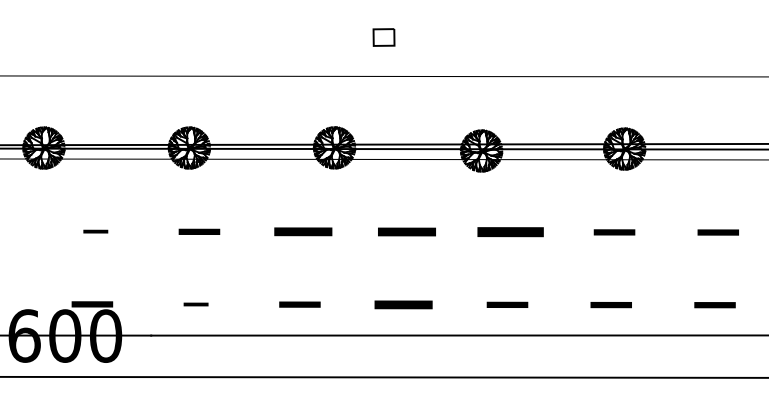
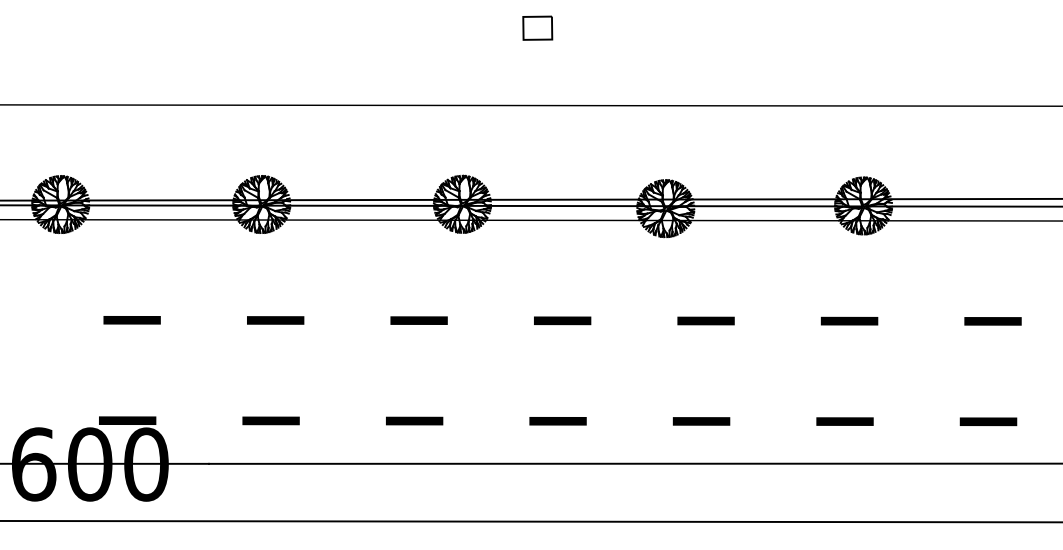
part: (383, 37) -> (537, 28), moved
part: (95, 231) -> (131, 319), size x1.67
part: (302, 232) -> (418, 321), size x0.71
part: (406, 232) -> (561, 321), size x0.71
part: (510, 232) -> (705, 321), size x0.62
part: (195, 304) -> (270, 420), size x1.67
part: (403, 304) -> (557, 420), size x0.71

